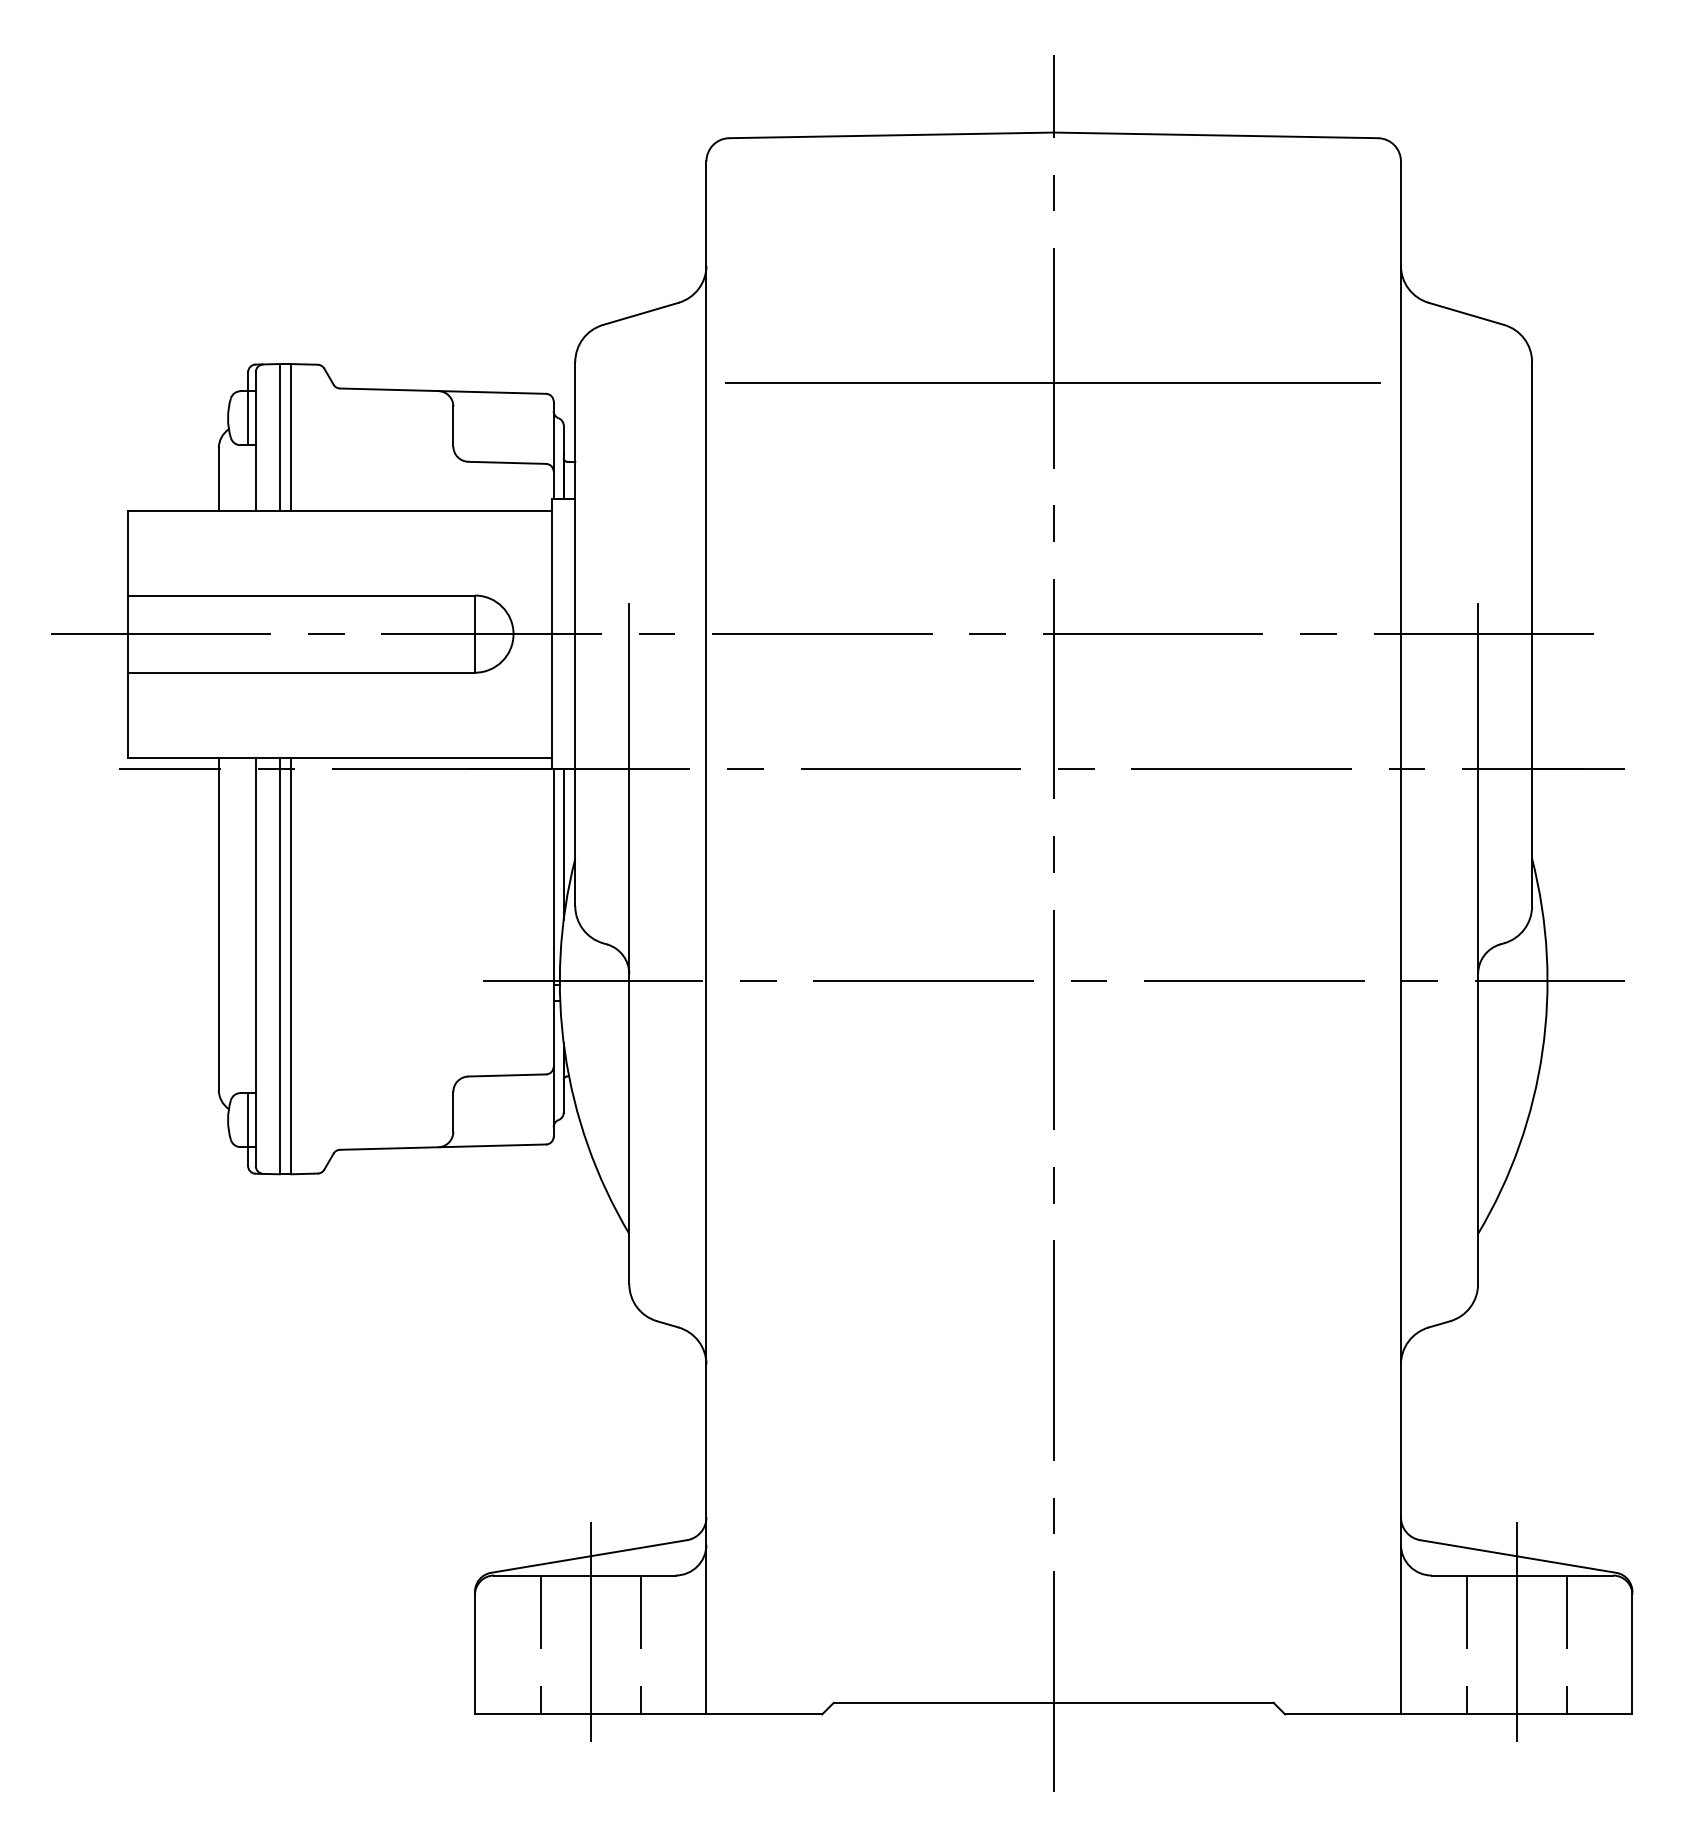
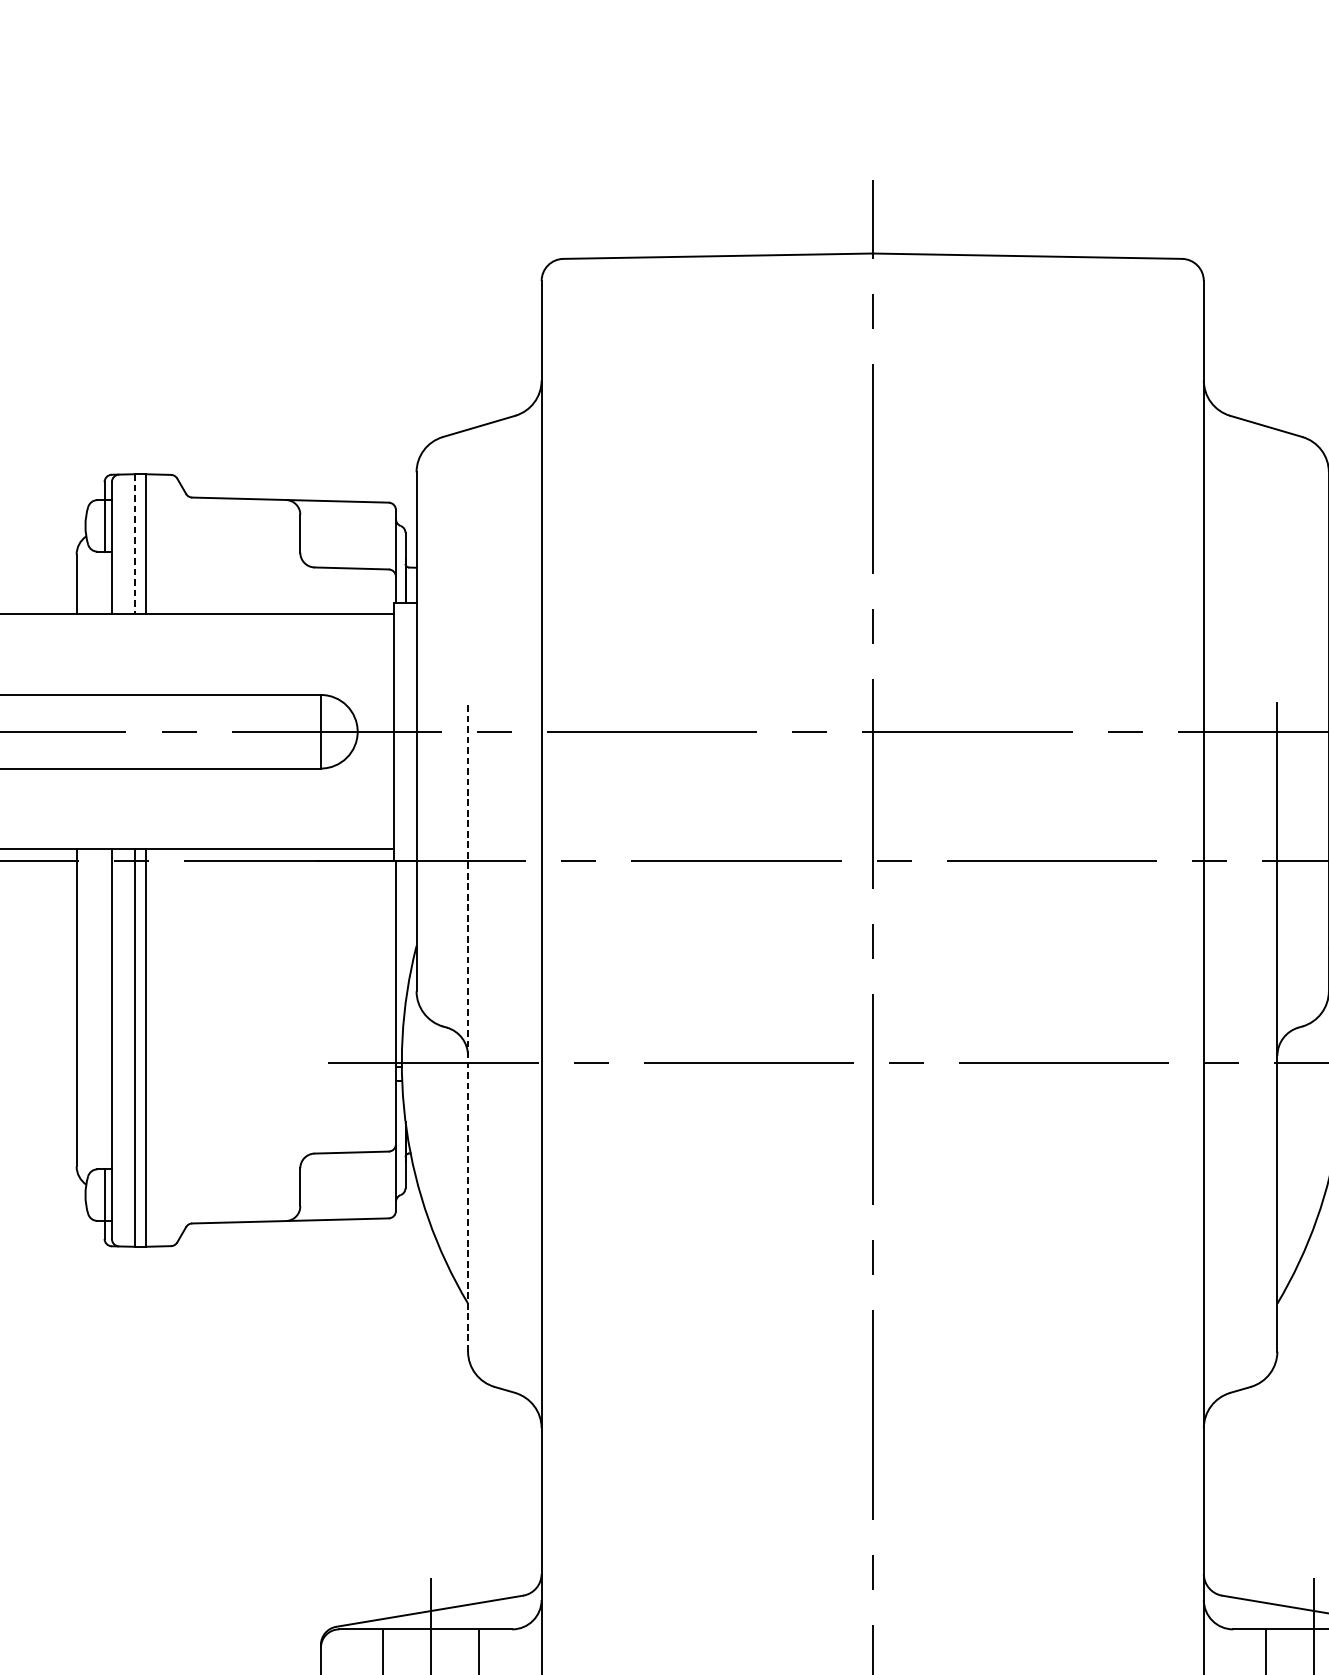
line: (1052, 383) -> (871, 492), removed
line: (279, 437) -> (134, 544), solid -> dashed
line: (563, 844) -> (405, 932), removed
line: (629, 943) -> (468, 1026), solid -> dashed

